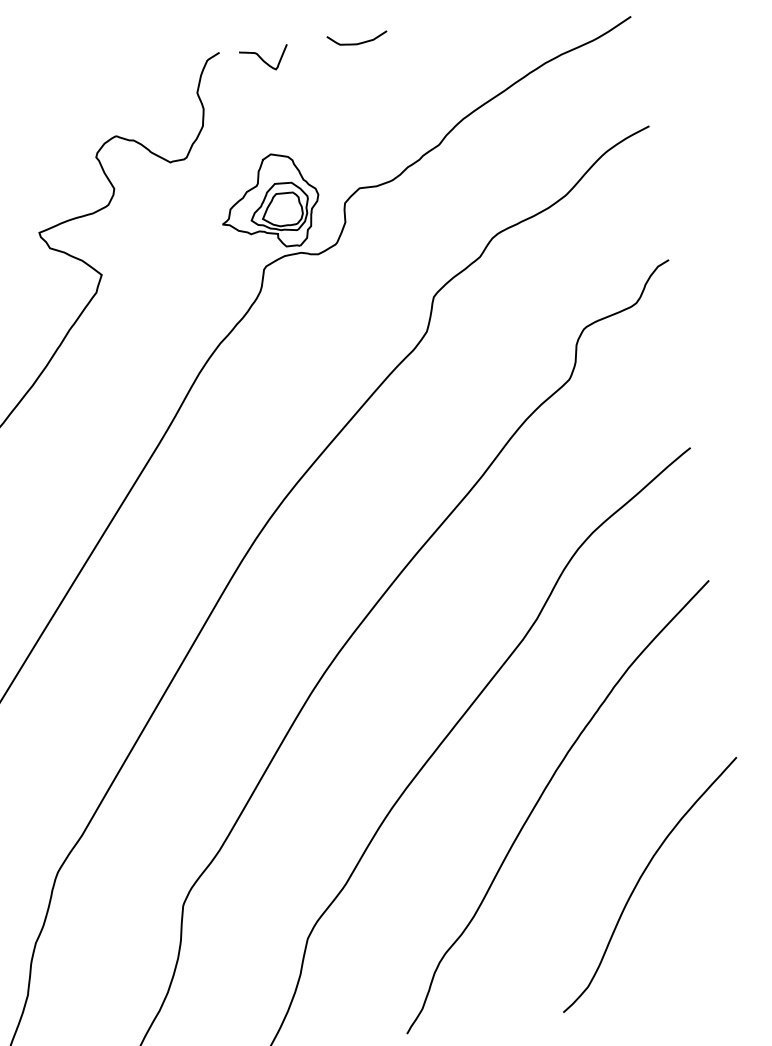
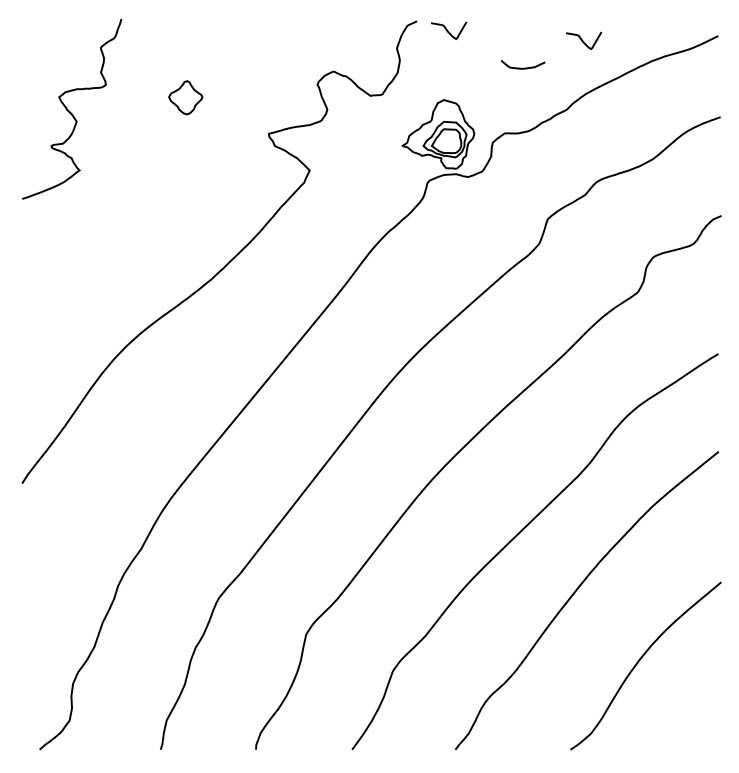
curve: (358, 42) -> (523, 67), moved
curve: (449, 47) -> (583, 40), added

